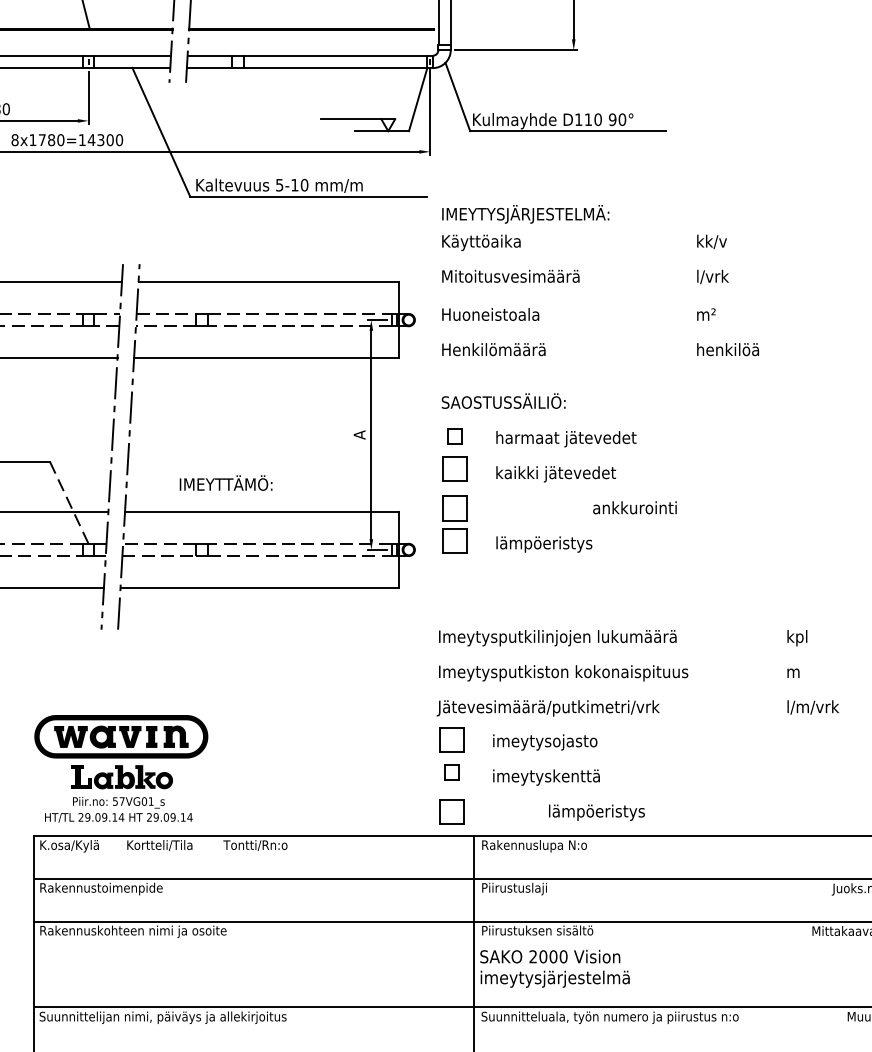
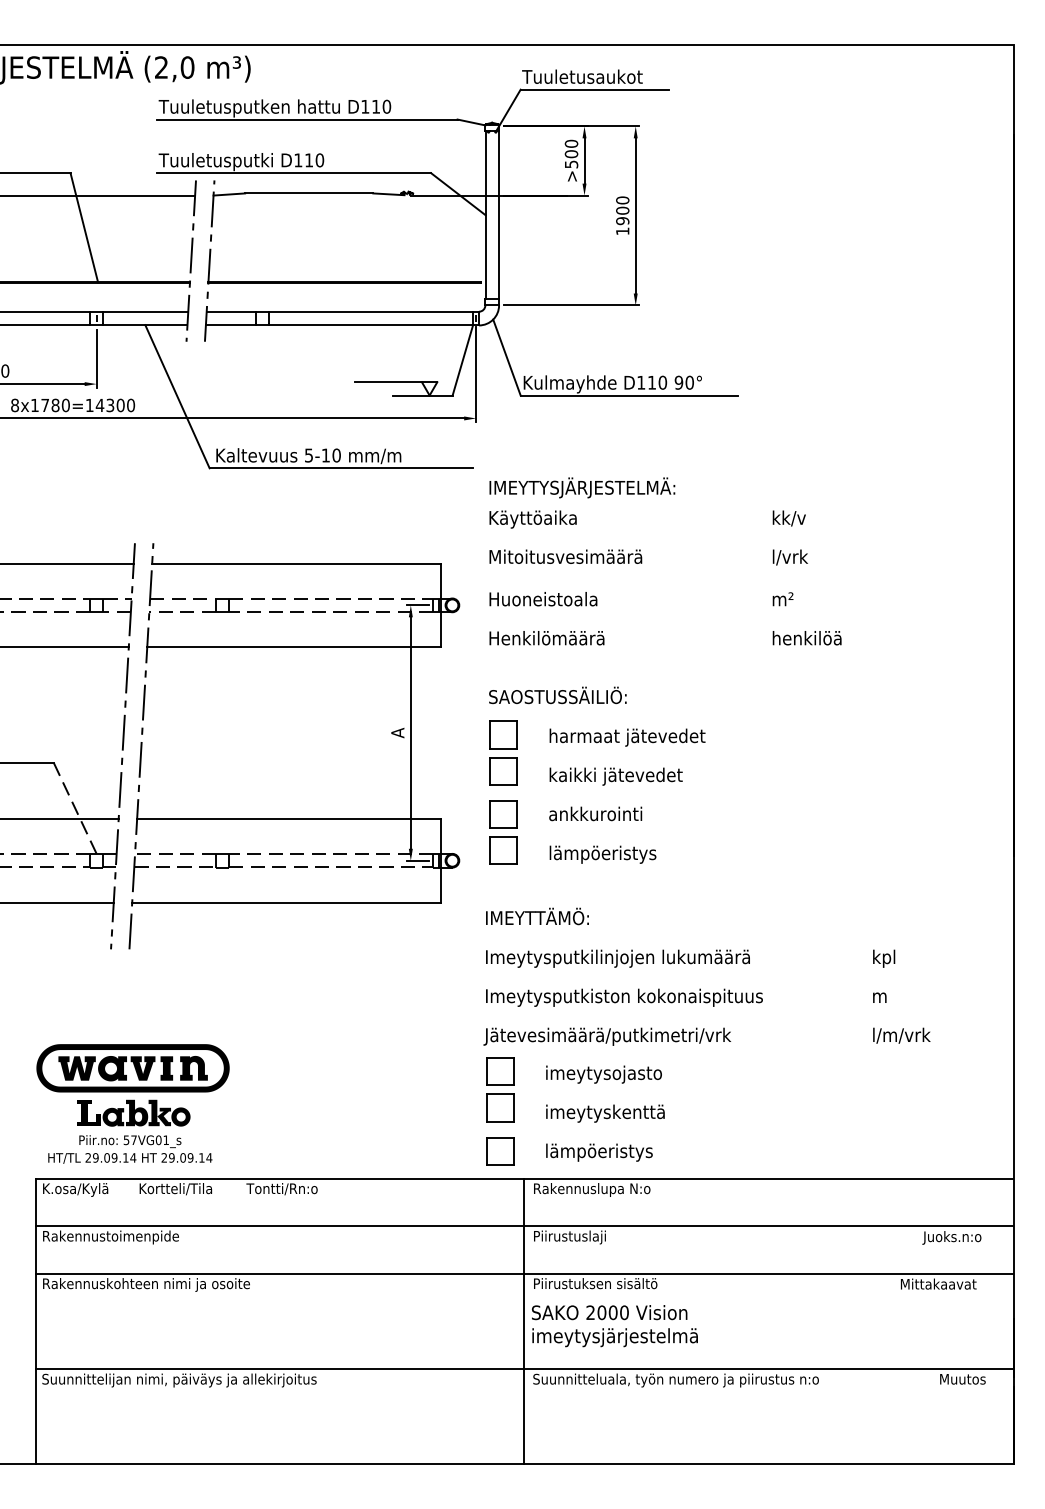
part: (454, 436) -> (503, 734), size x1.67
text: (226, 483) -> (537, 916), moved
text: (634, 507) -> (595, 813), moved
part: (452, 772) -> (500, 1107), size x1.67
text: (596, 812) -> (599, 1152), moved

